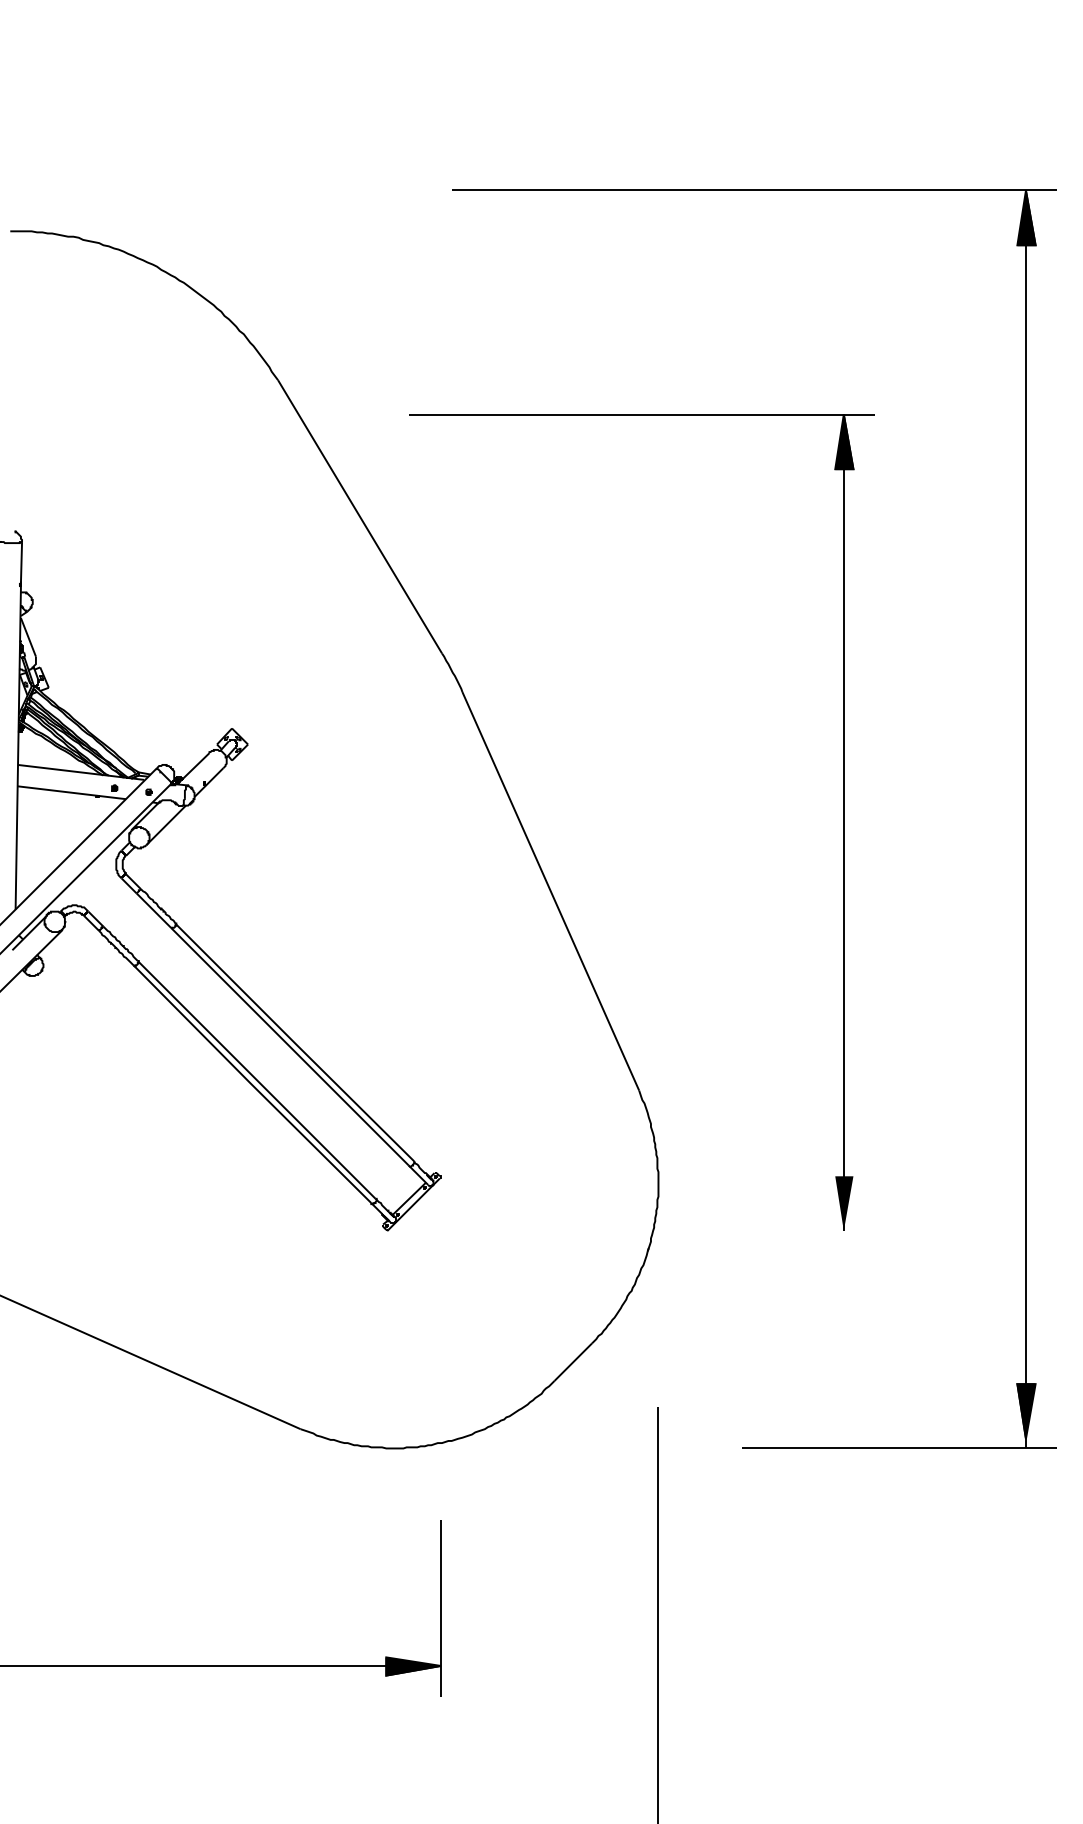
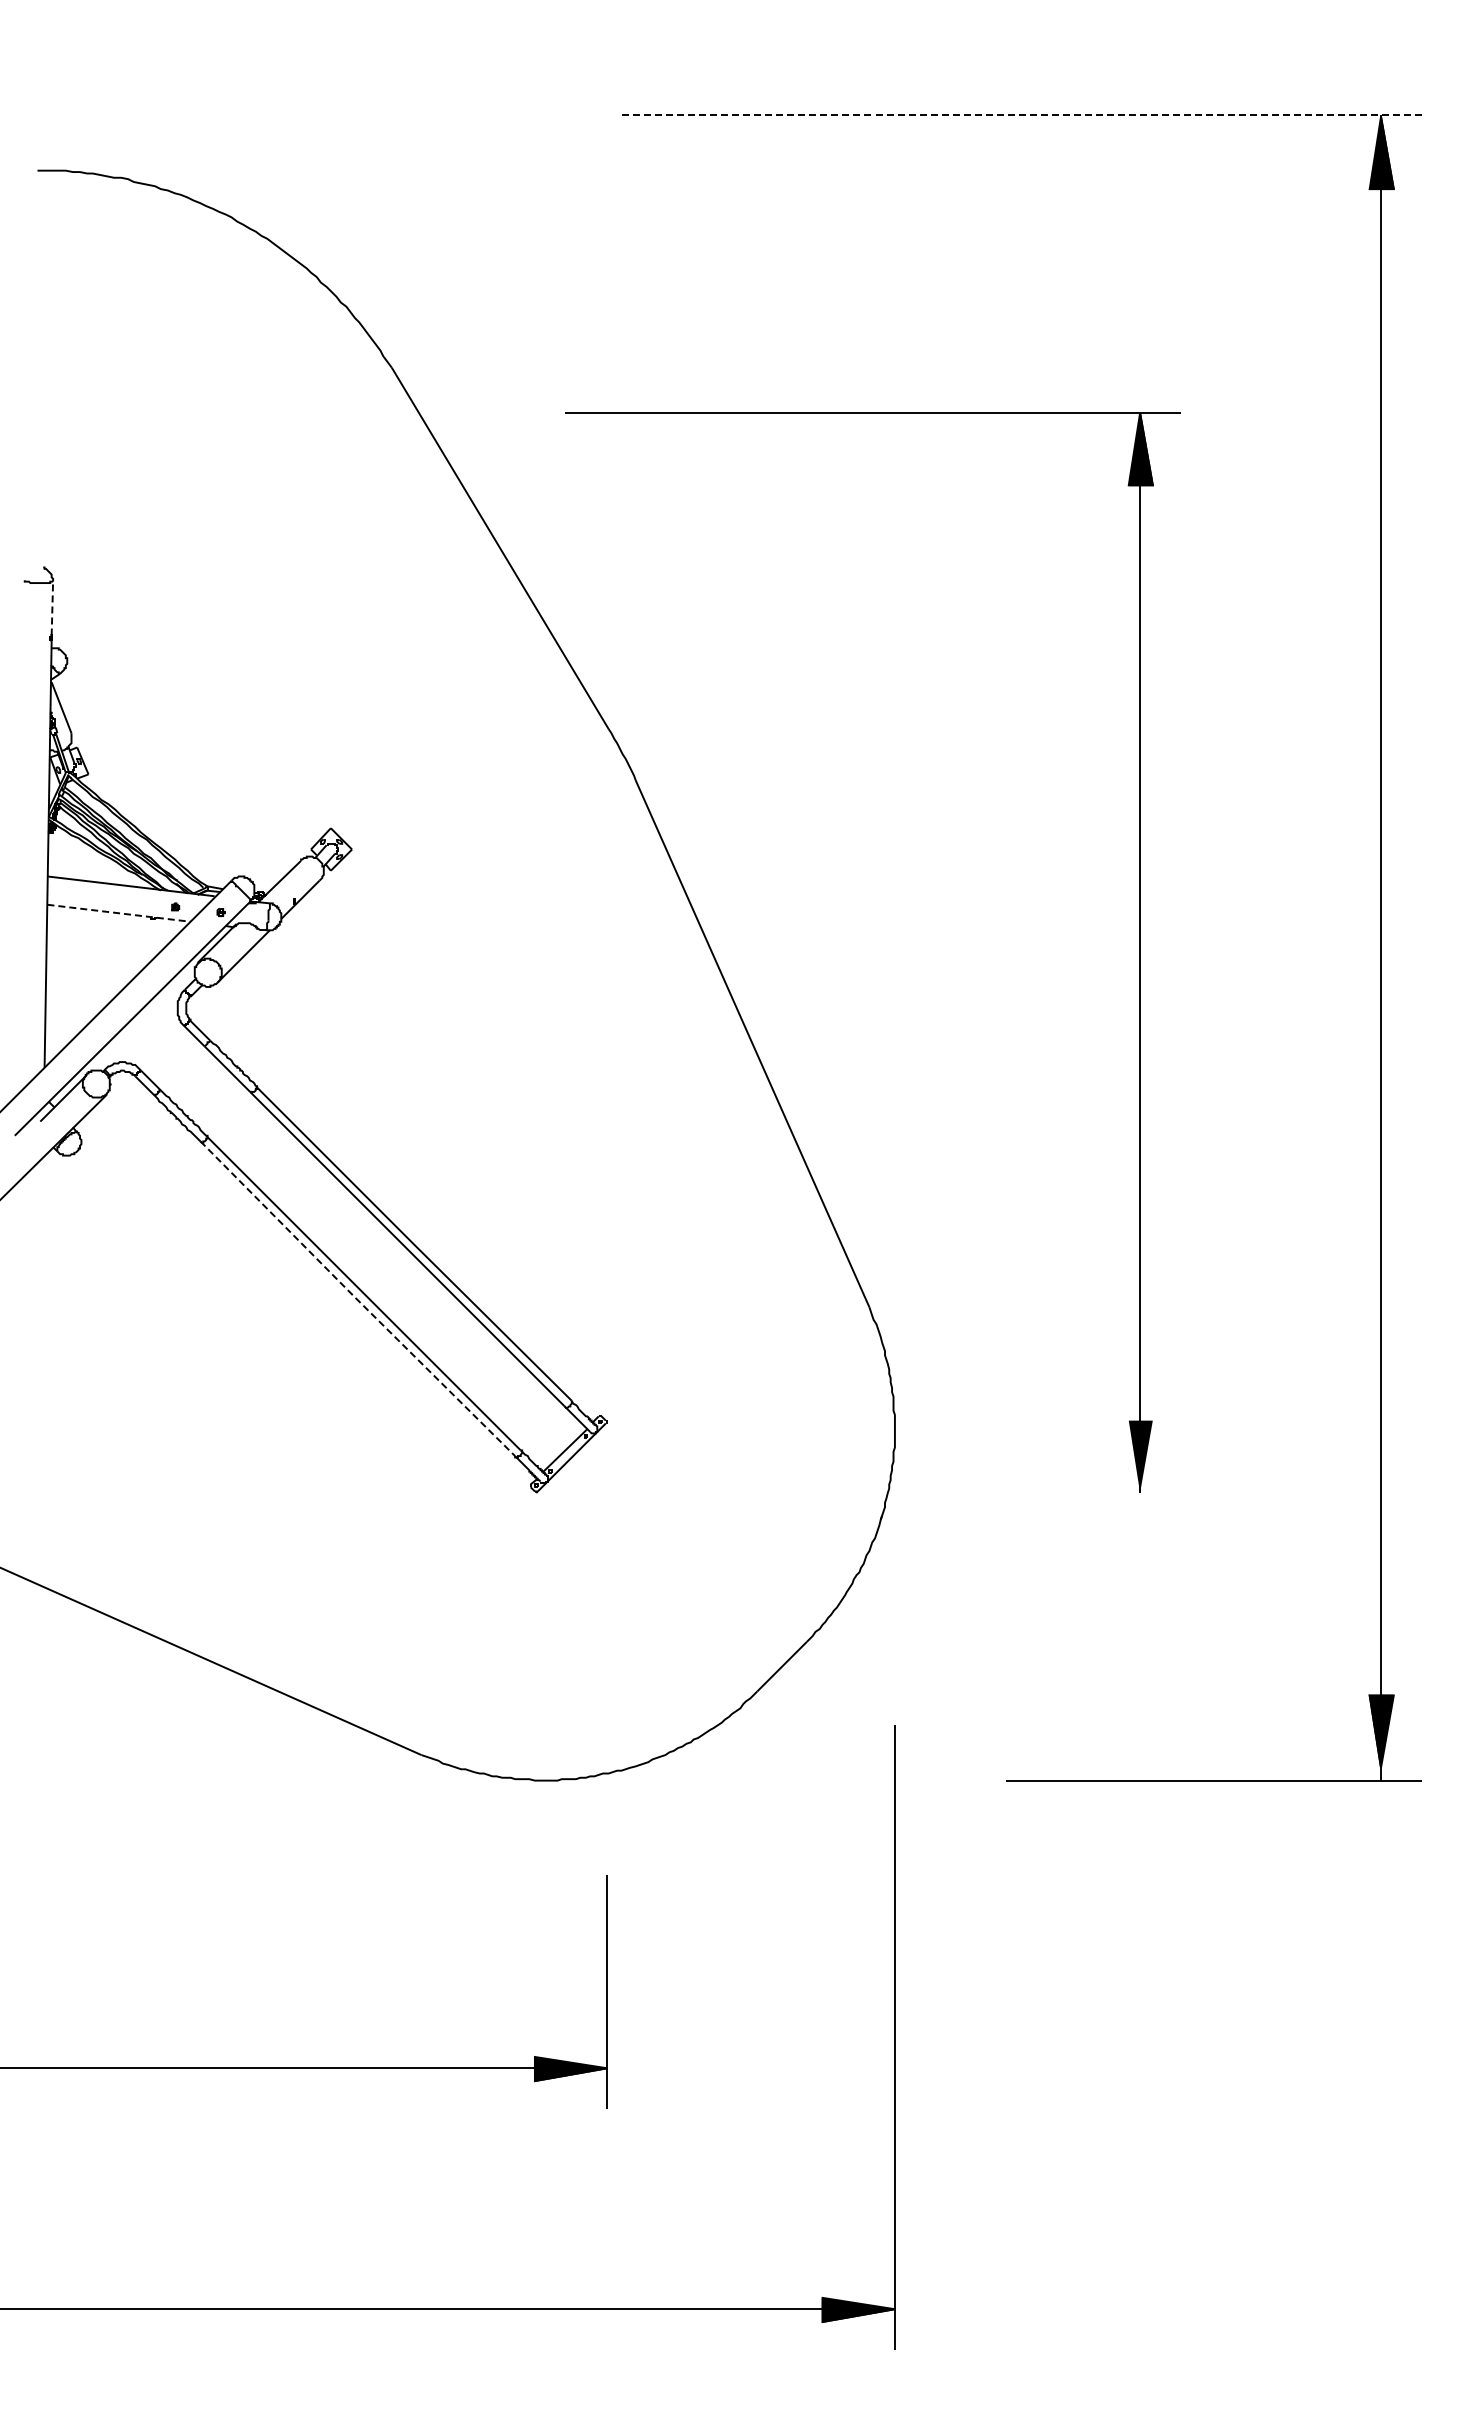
line: (754, 189) -> (1022, 115), solid -> dashed
line: (21, 562) -> (52, 608), solid -> dashed
line: (72, 792) -> (119, 913), solid -> dashed
line: (252, 1084) -> (357, 1299), solid -> dashed

